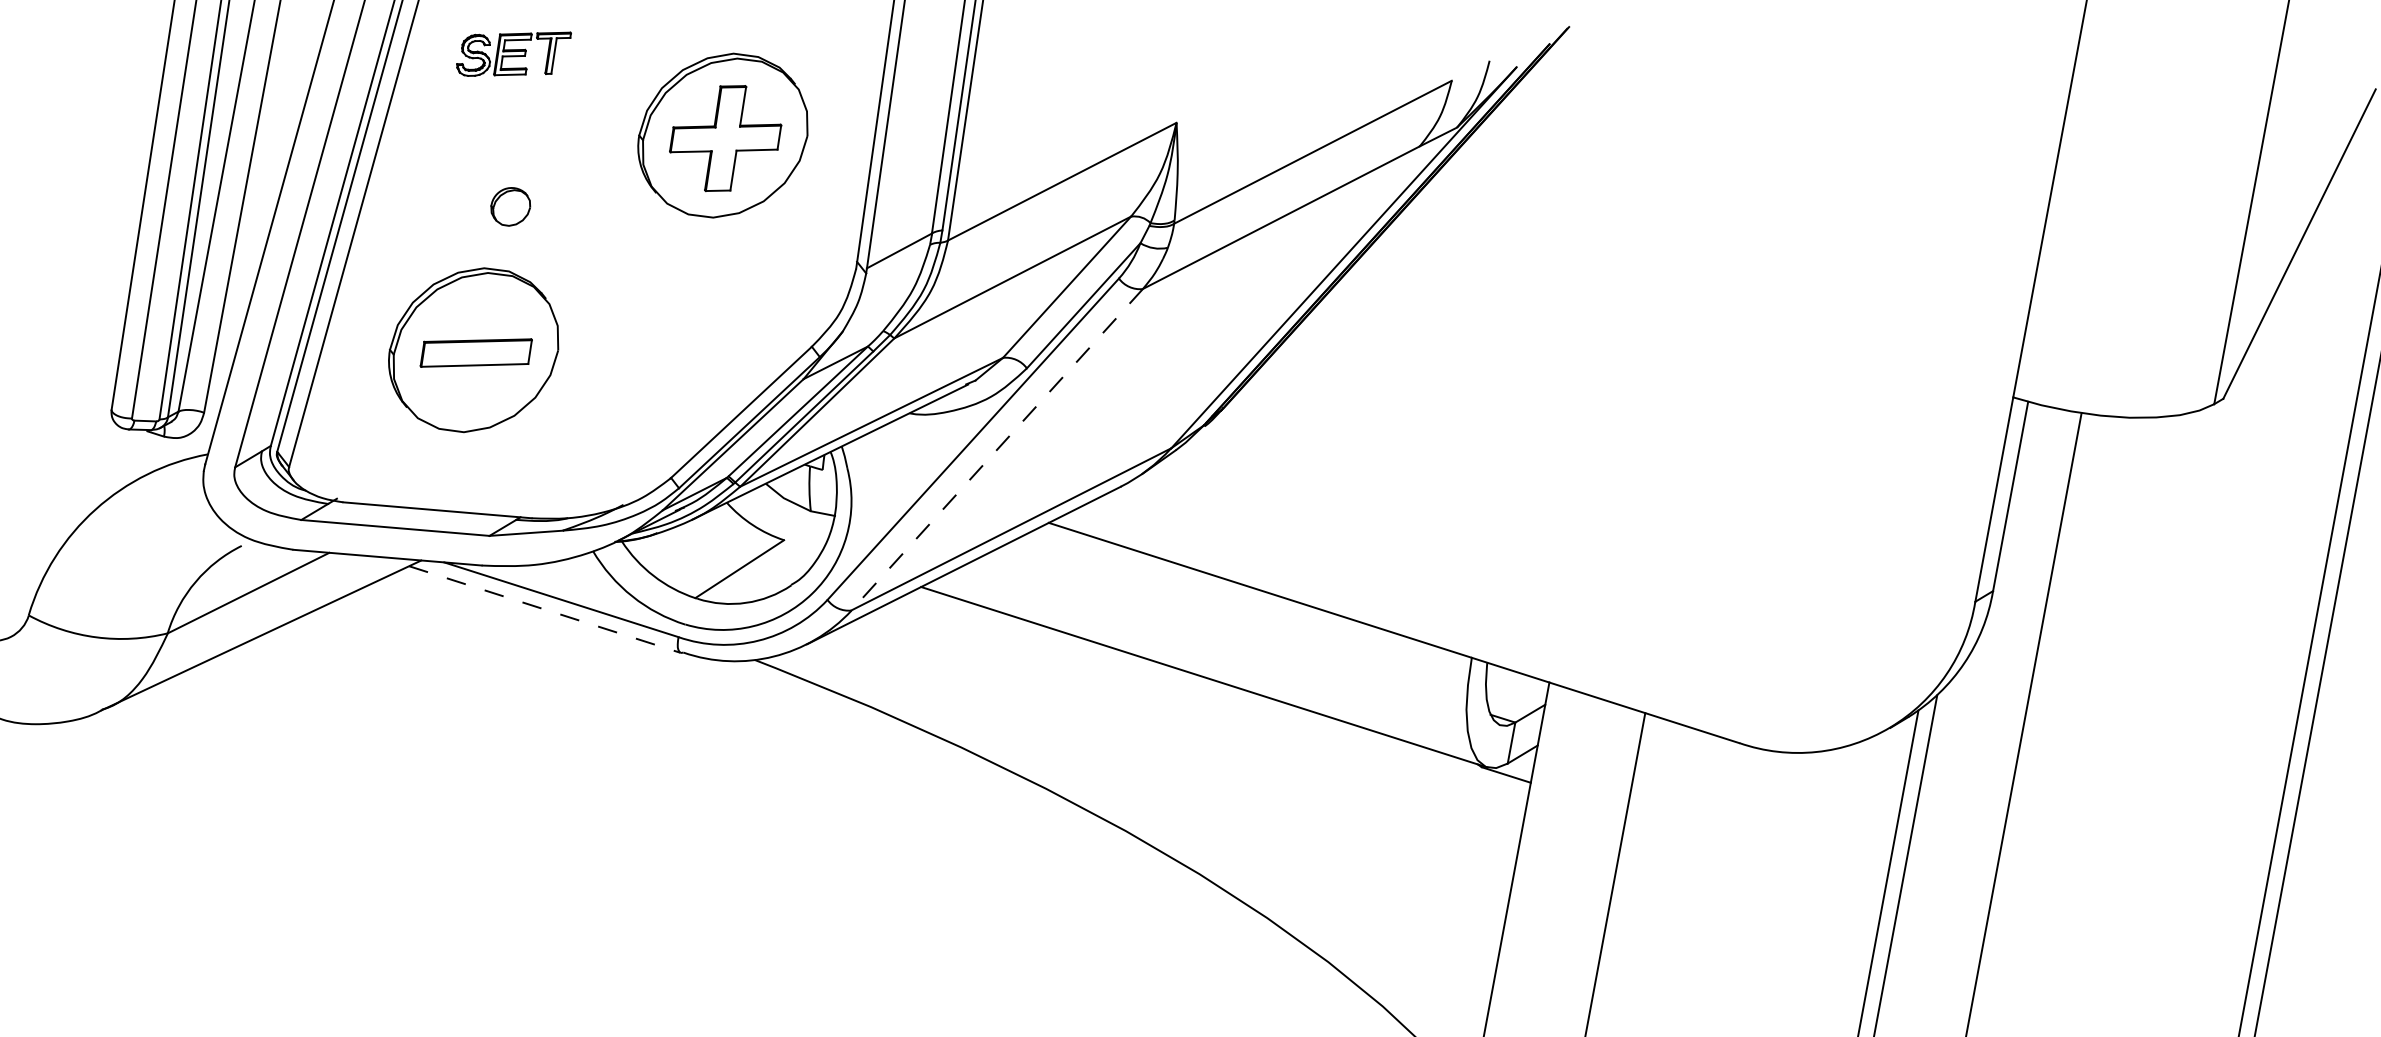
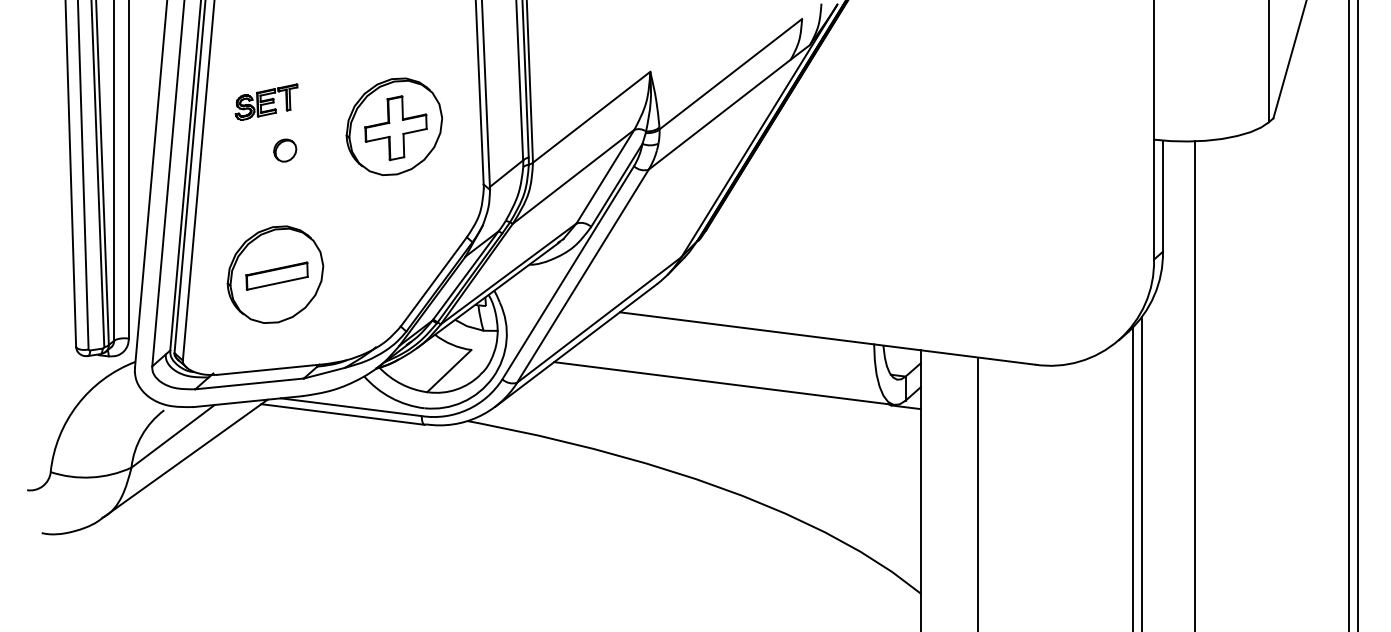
part: (511, 206) -> (285, 150), moved
line: (996, 450) -> (582, 276), dashed -> solid
line: (545, 609) -> (343, 414), dashed -> solid

